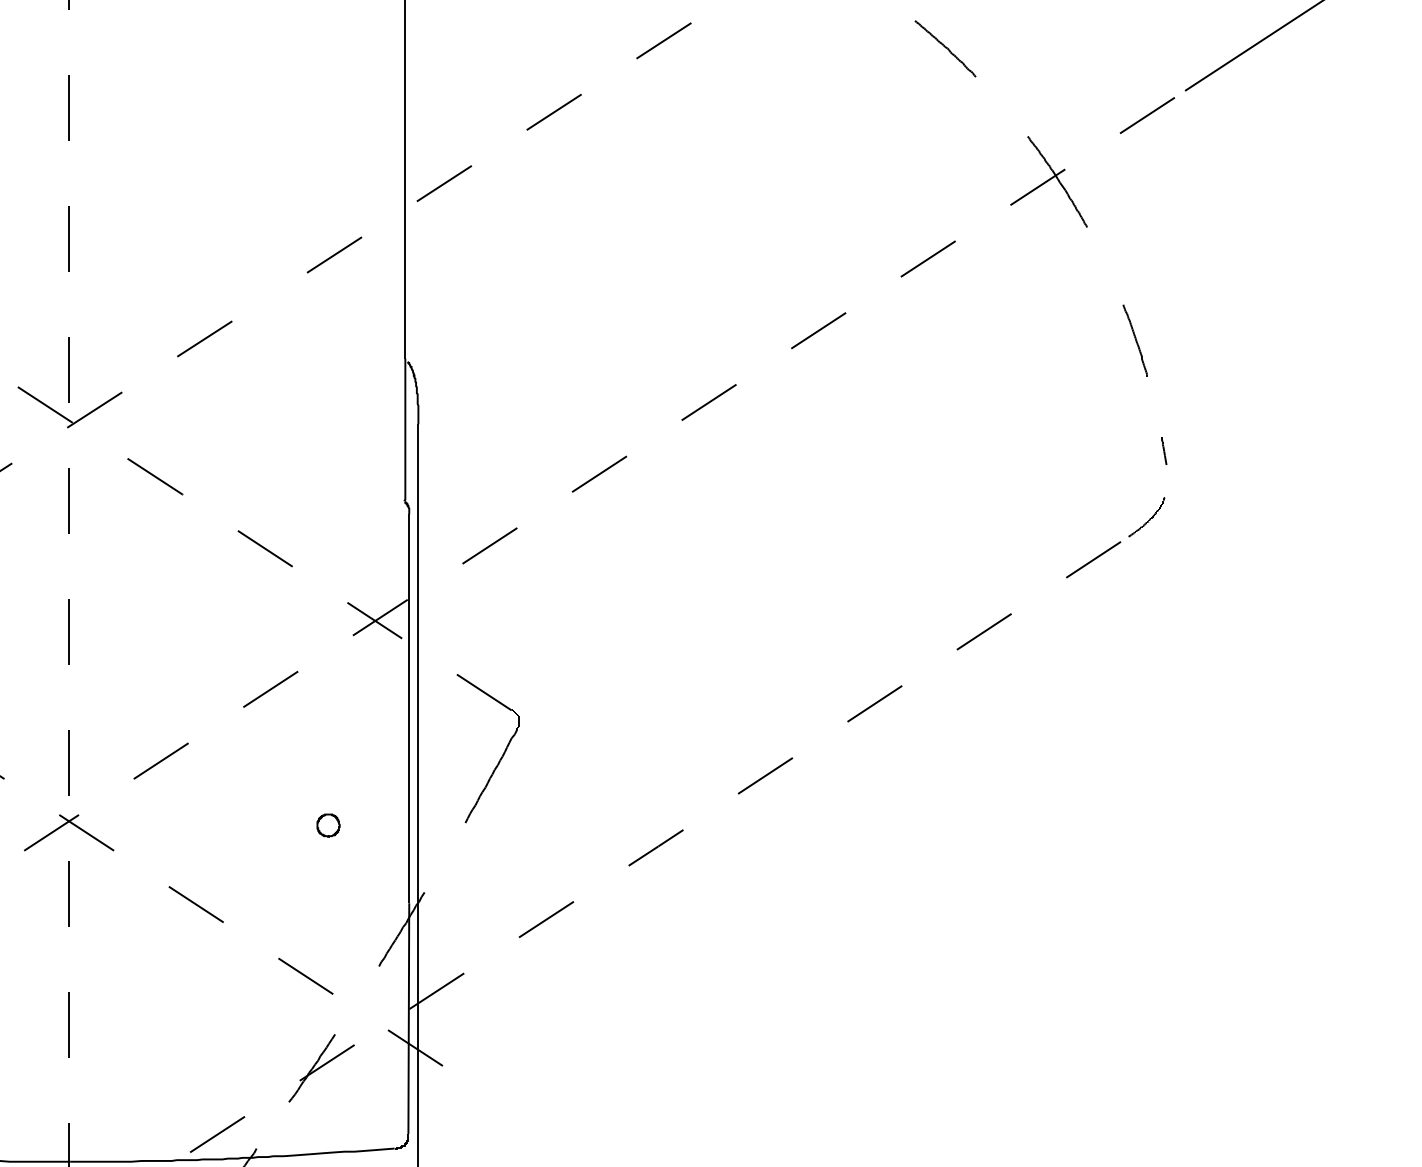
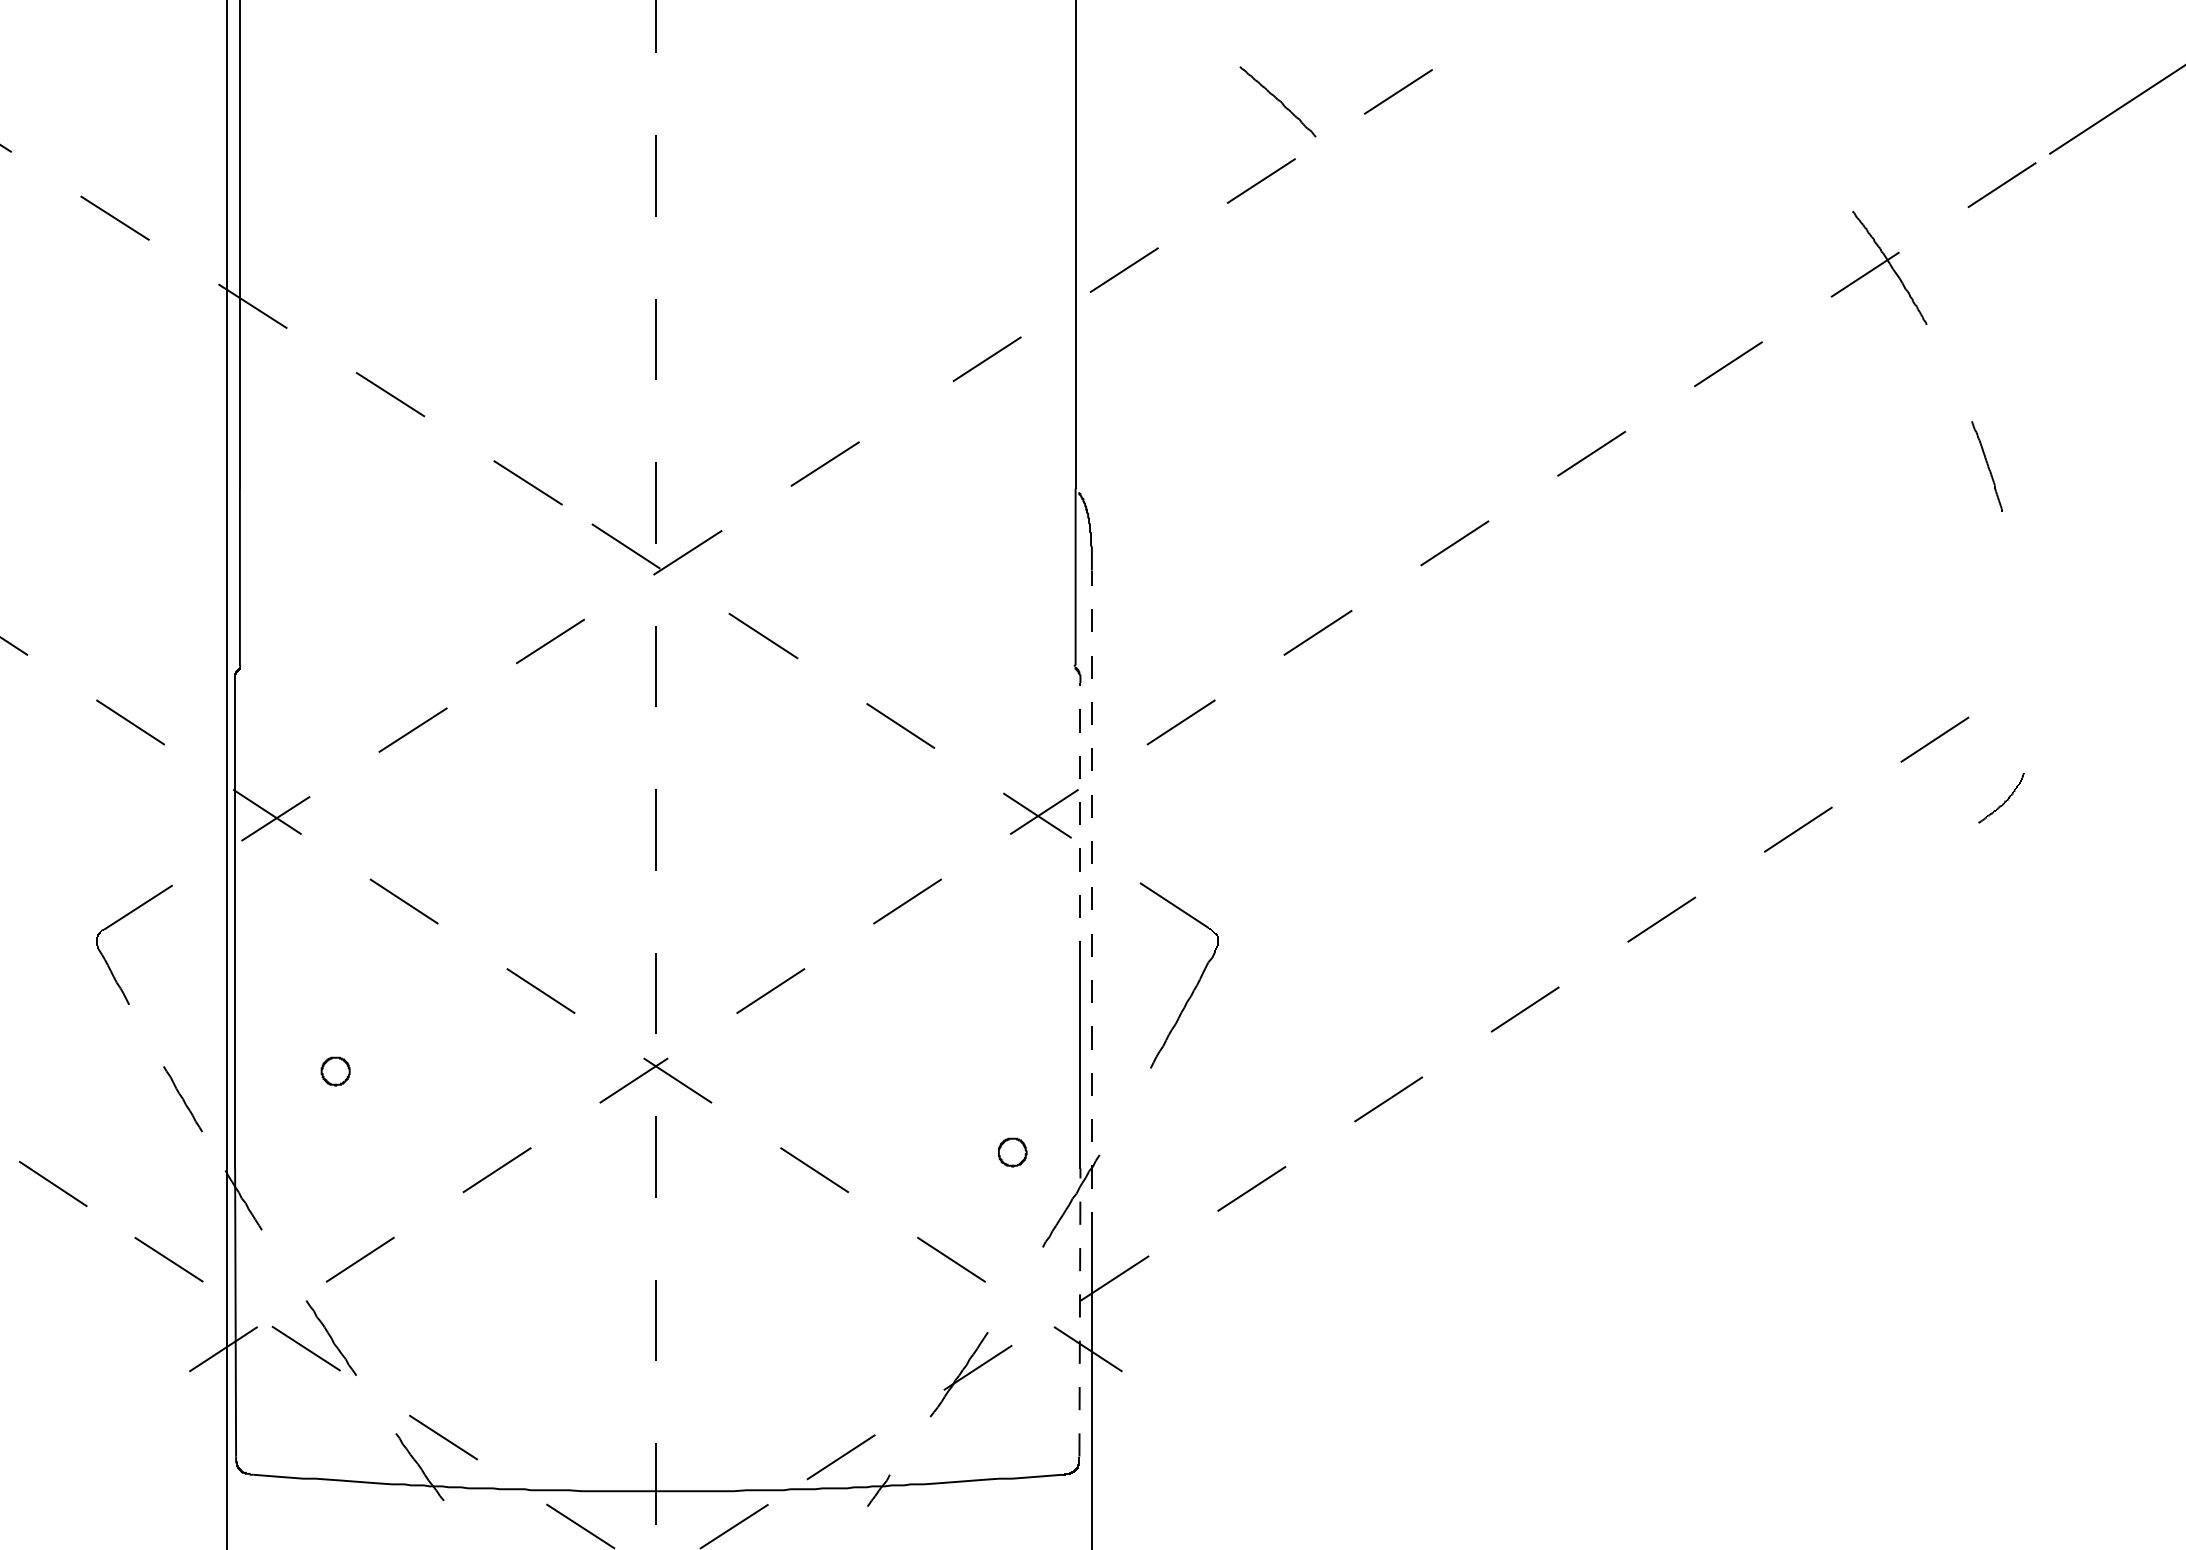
part: (945, 48) -> (1277, 101), moved
line: (1163, 451) -> (2022, 604), removed
curve: (1149, 518) -> (2004, 800), moved
line: (409, 626) -> (1080, 823), solid -> dashed
line: (418, 690) -> (1091, 902), solid -> dashed
part: (328, 825) -> (1012, 1152), moved
line: (408, 1018) -> (1079, 1312), solid -> dashed

